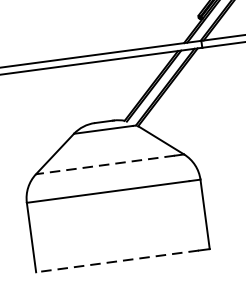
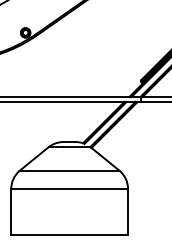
line: (105, 164) -> (66, 170), dashed -> solid
line: (116, 261) -> (65, 235), dashed -> solid

